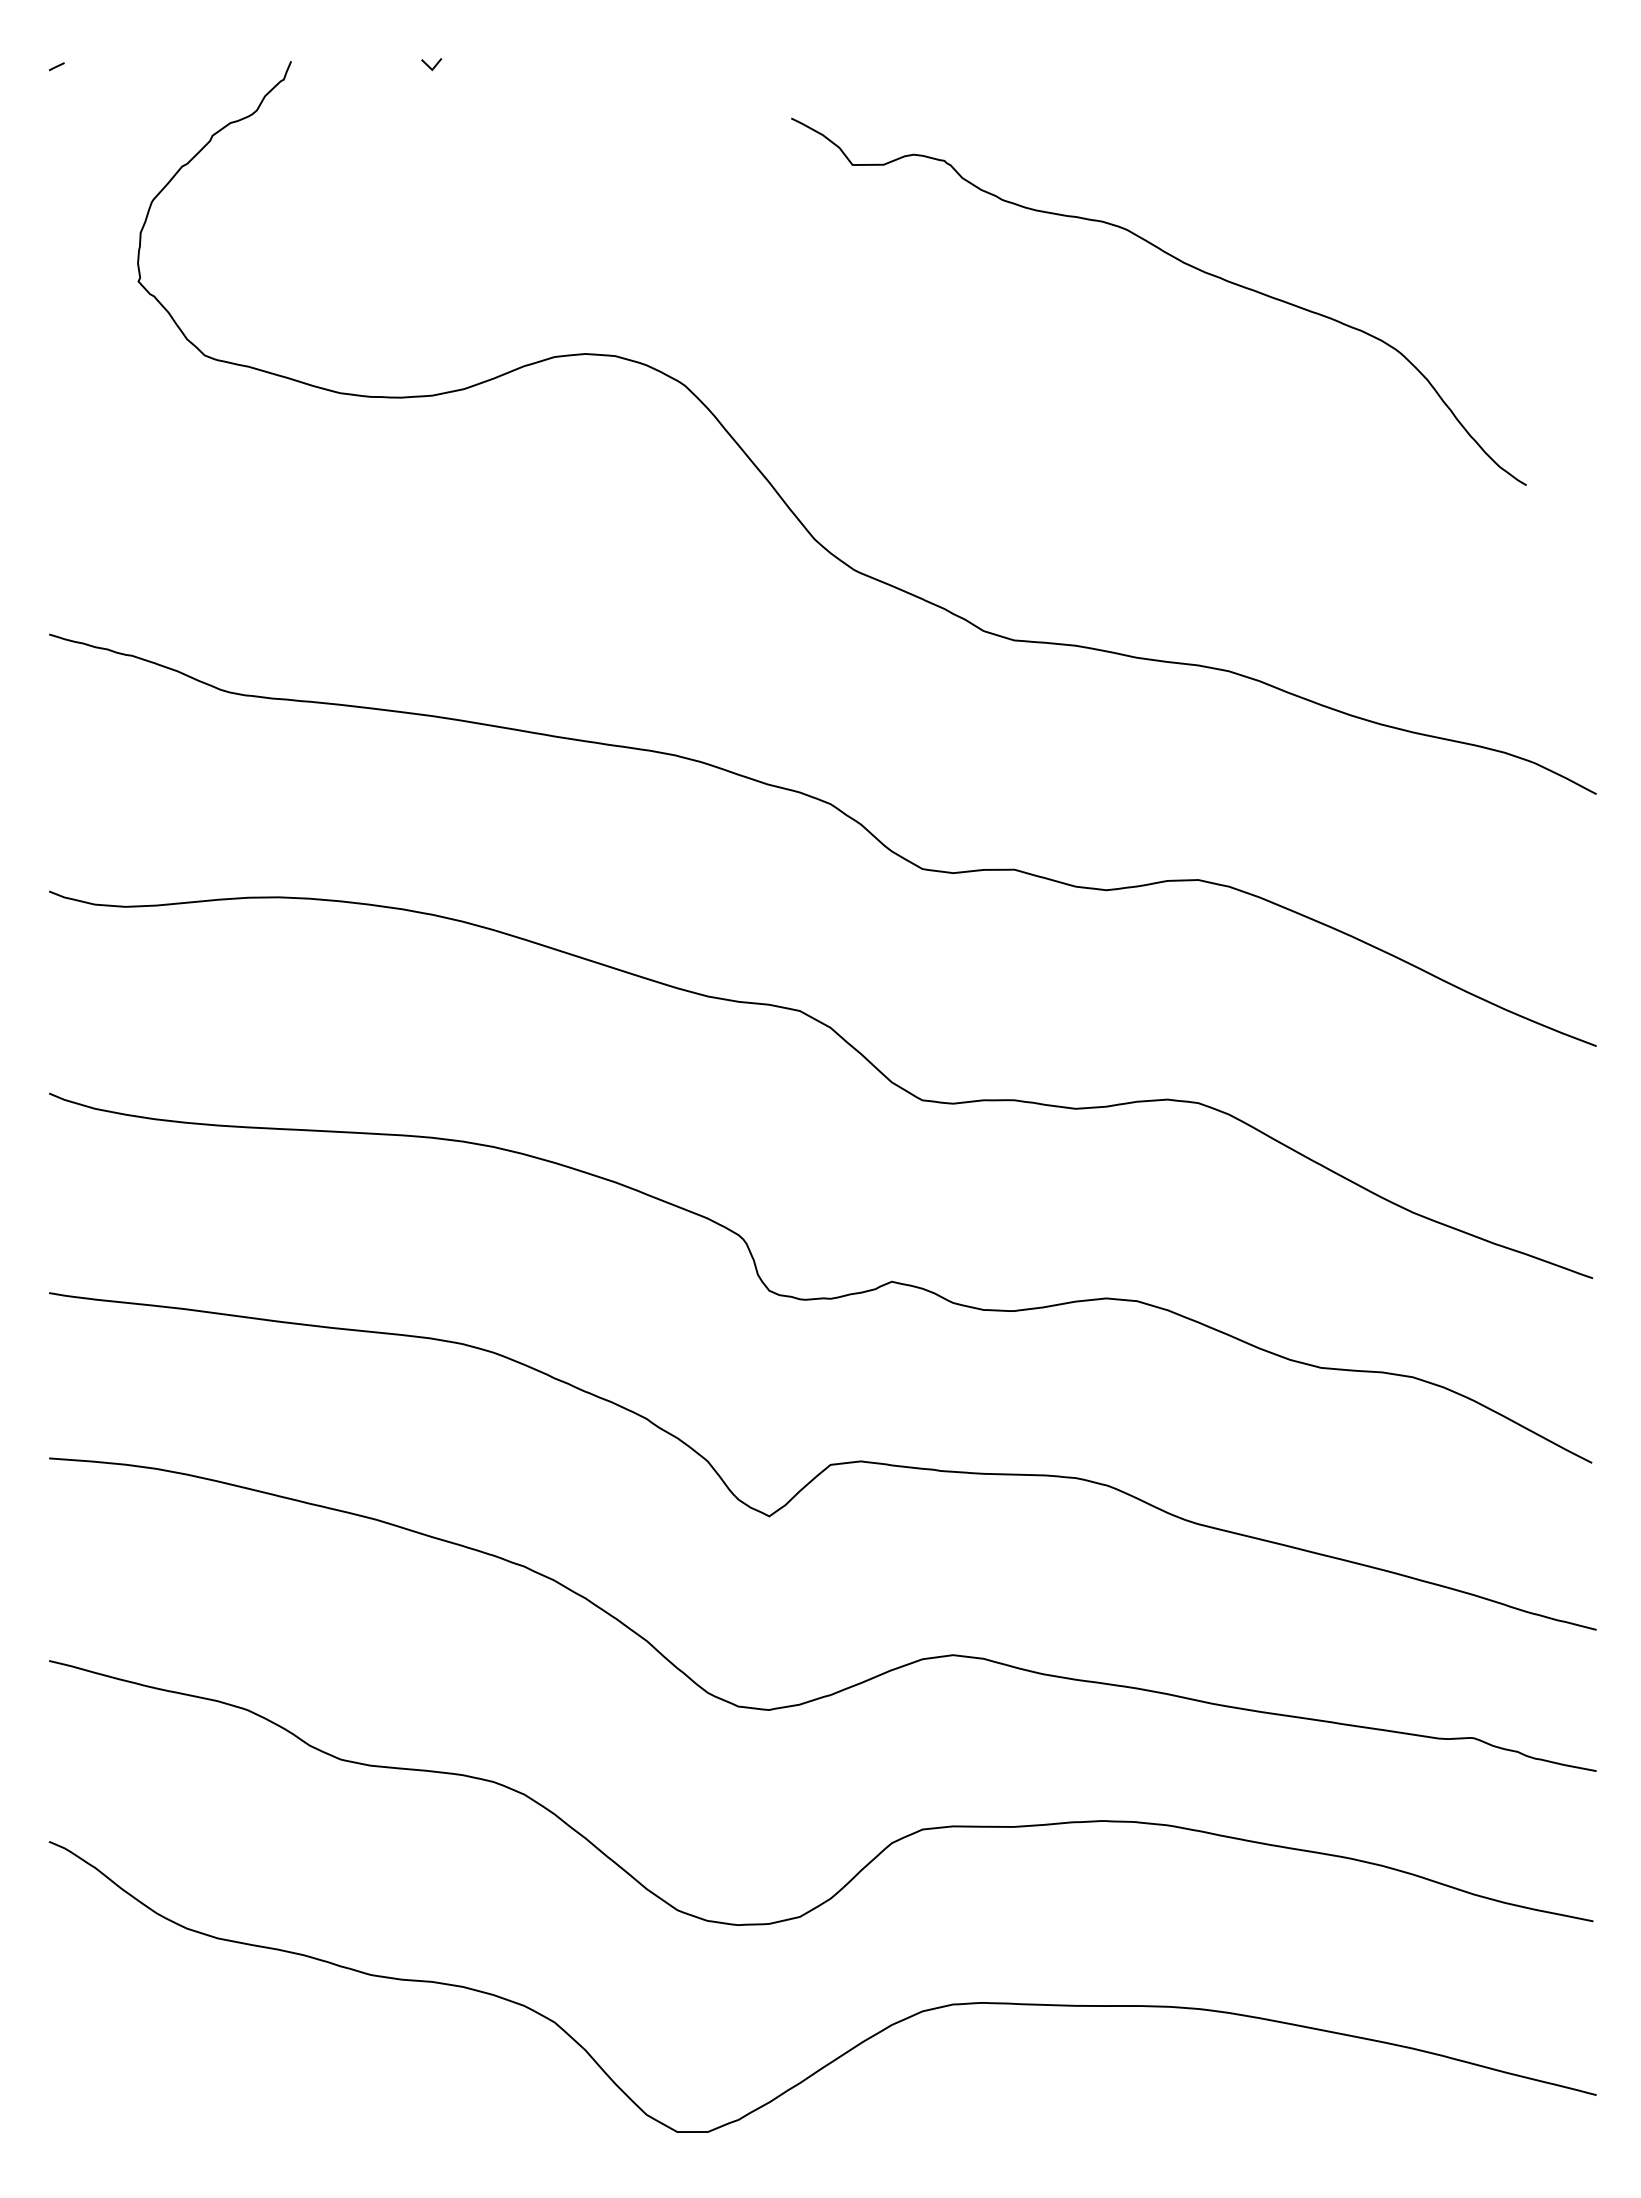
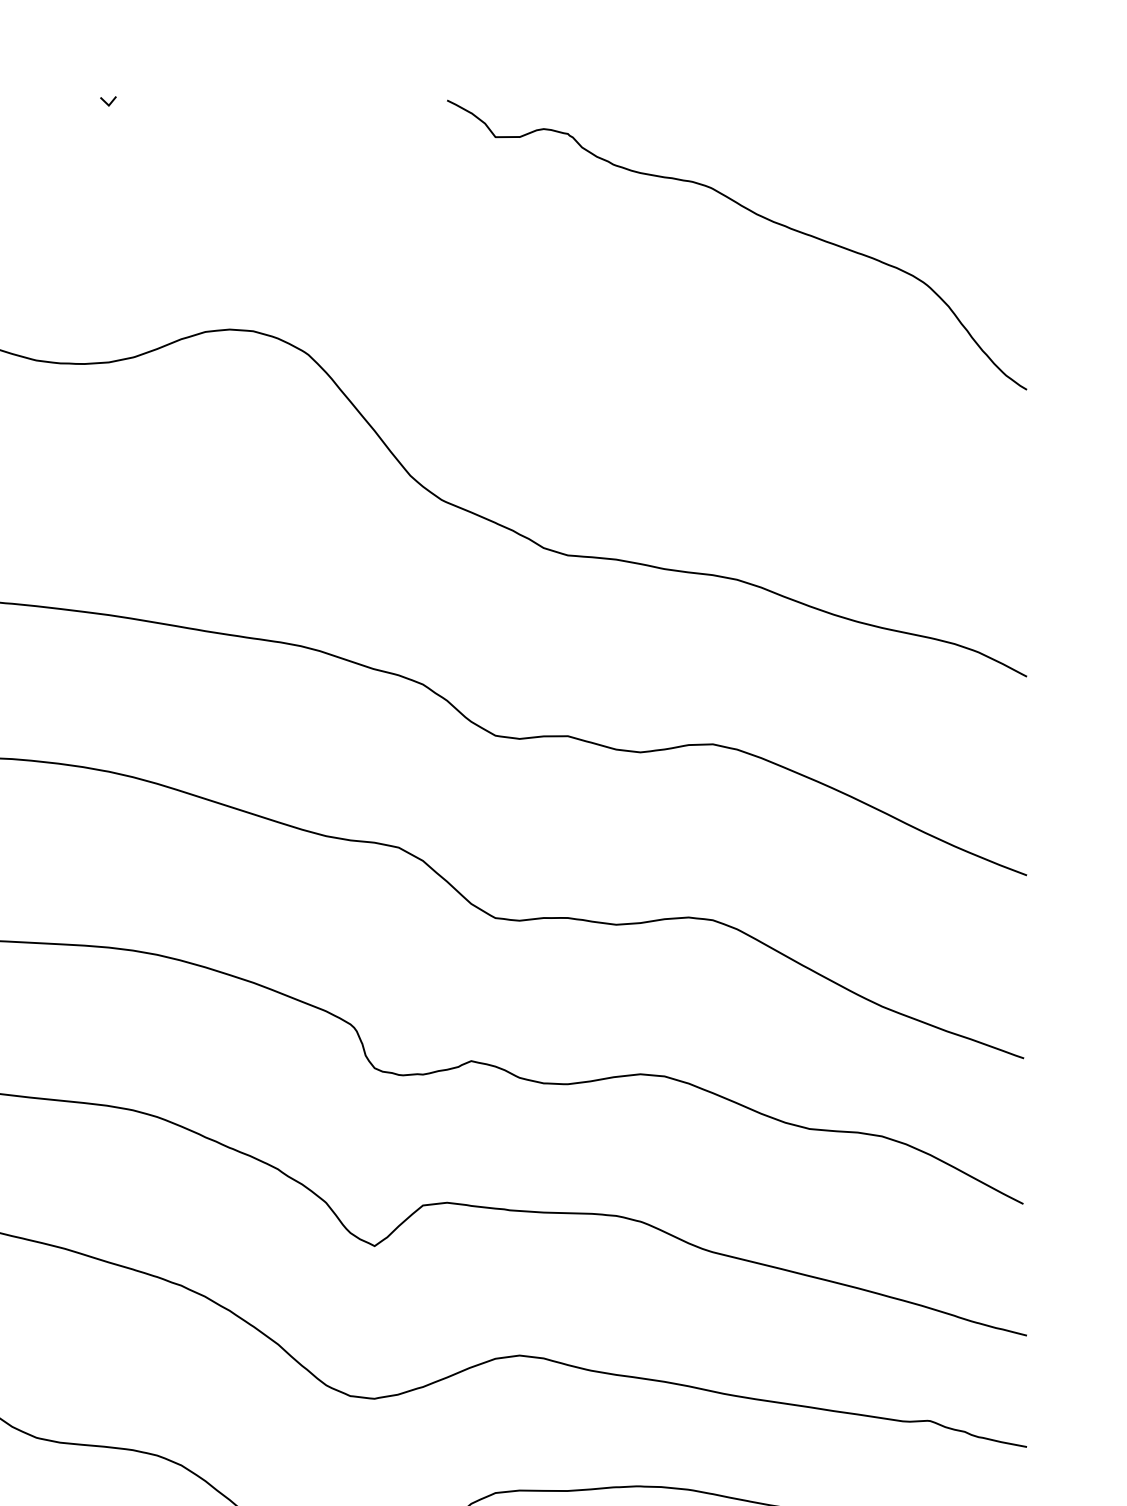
curve: (1179, 261) -> (753, 213), moved

